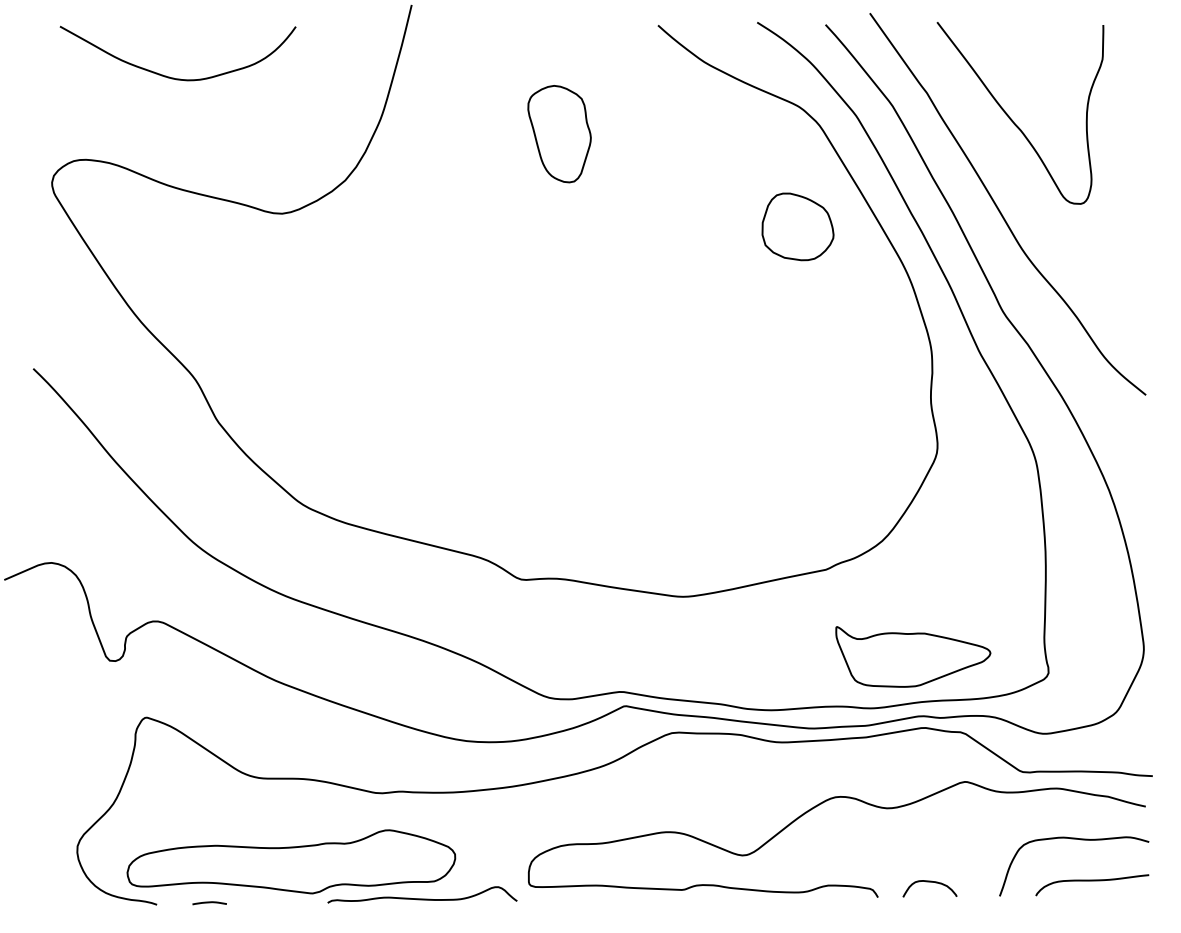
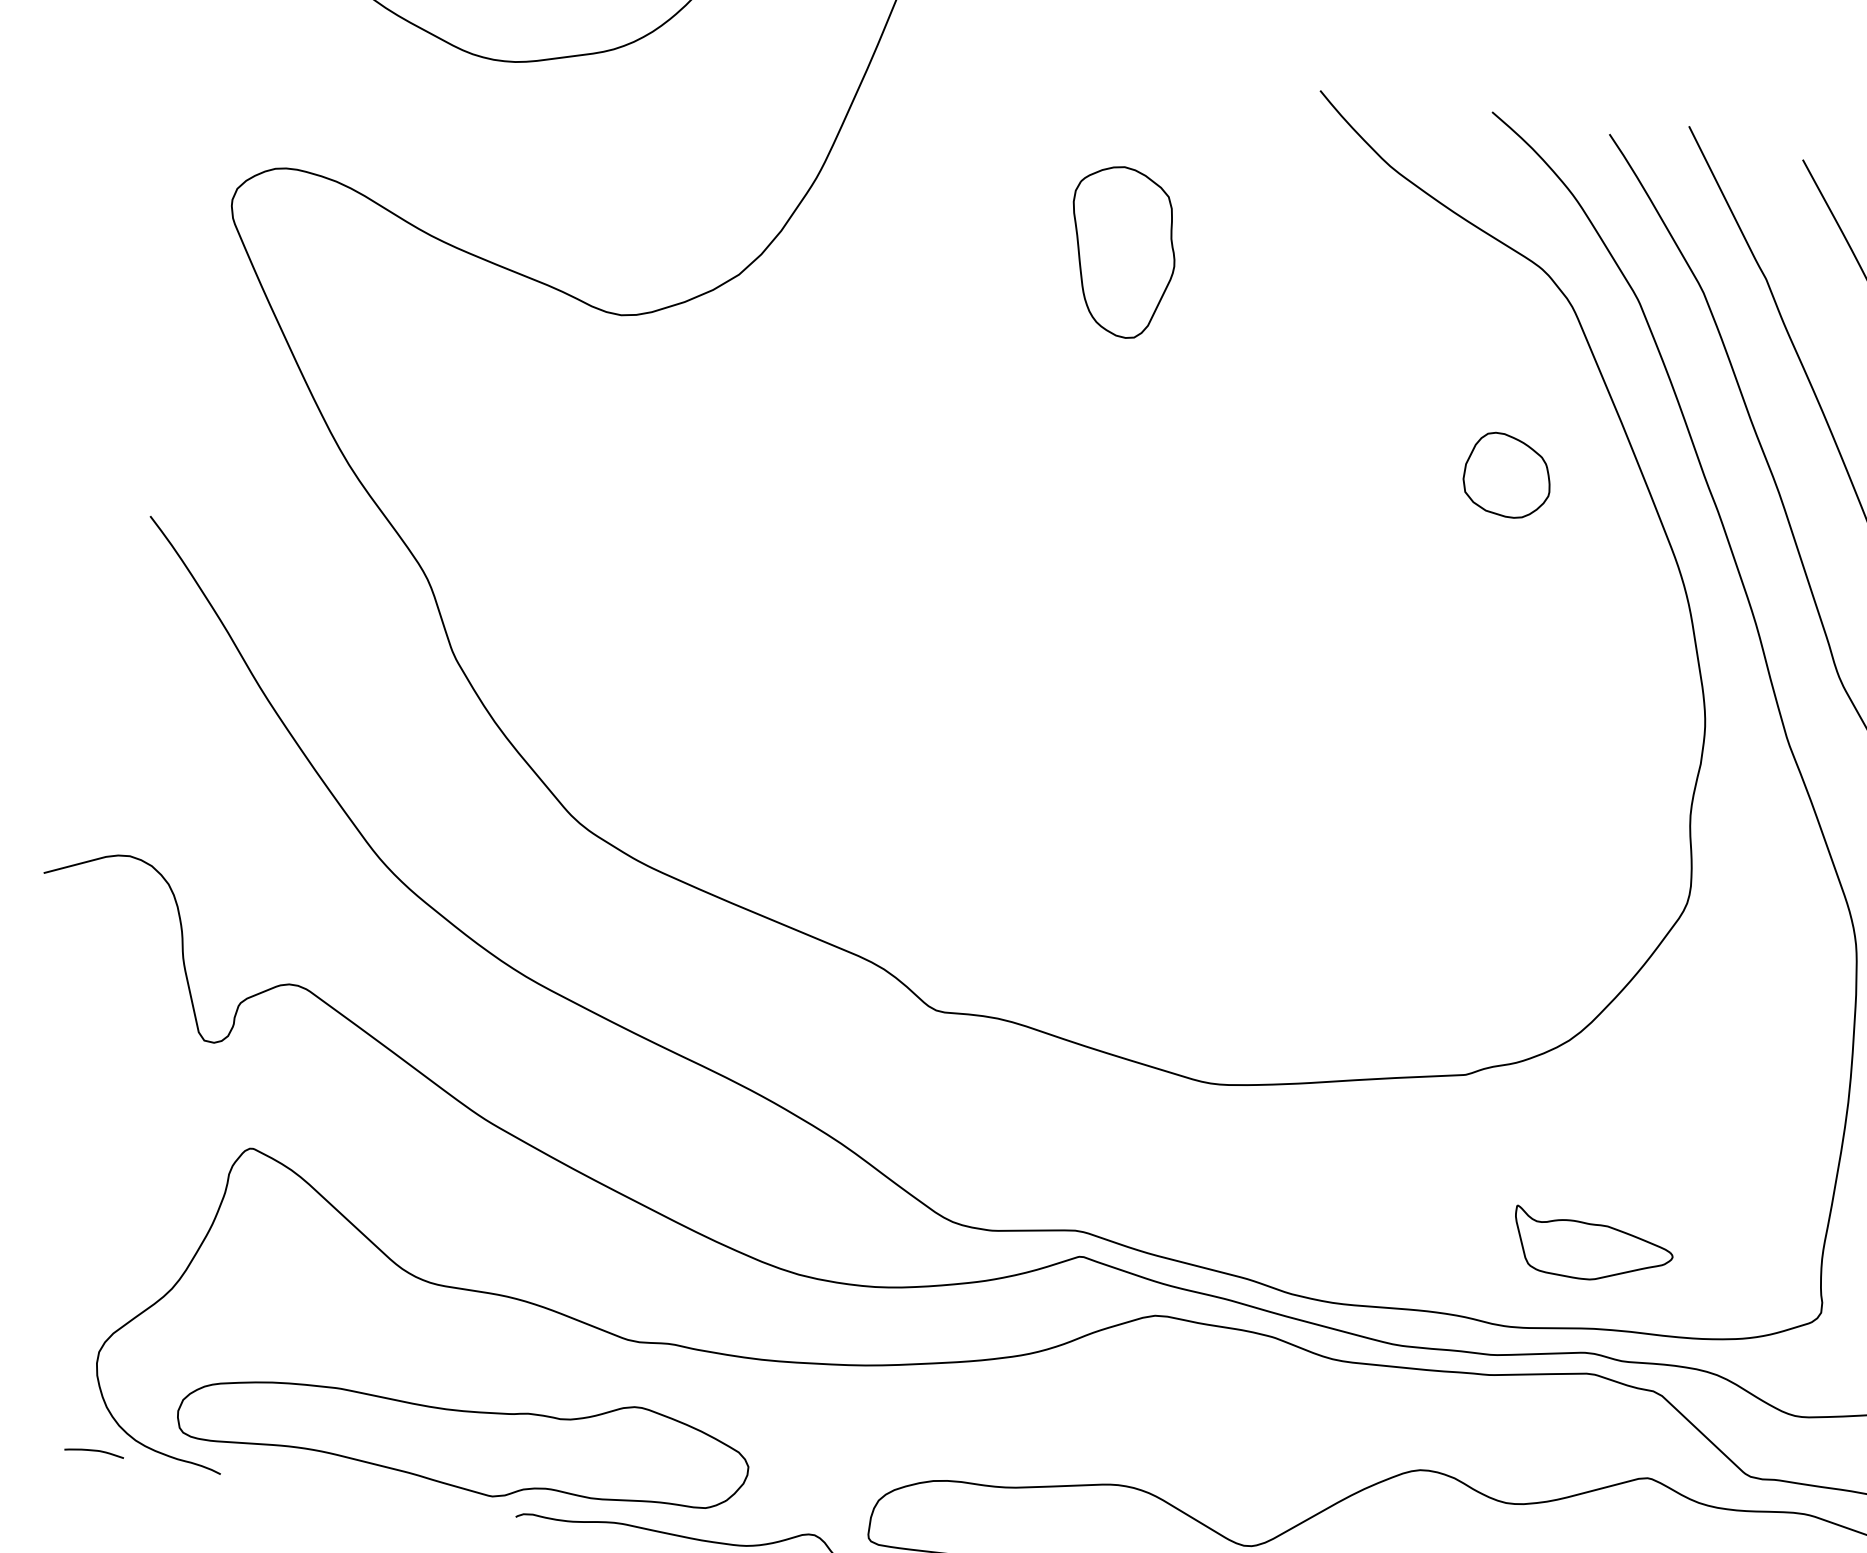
part: (797, 226) -> (1507, 474), size x0.7
part: (913, 656) -> (1592, 1248), size x0.6
curve: (209, 903) -> (94, 1452), moved

